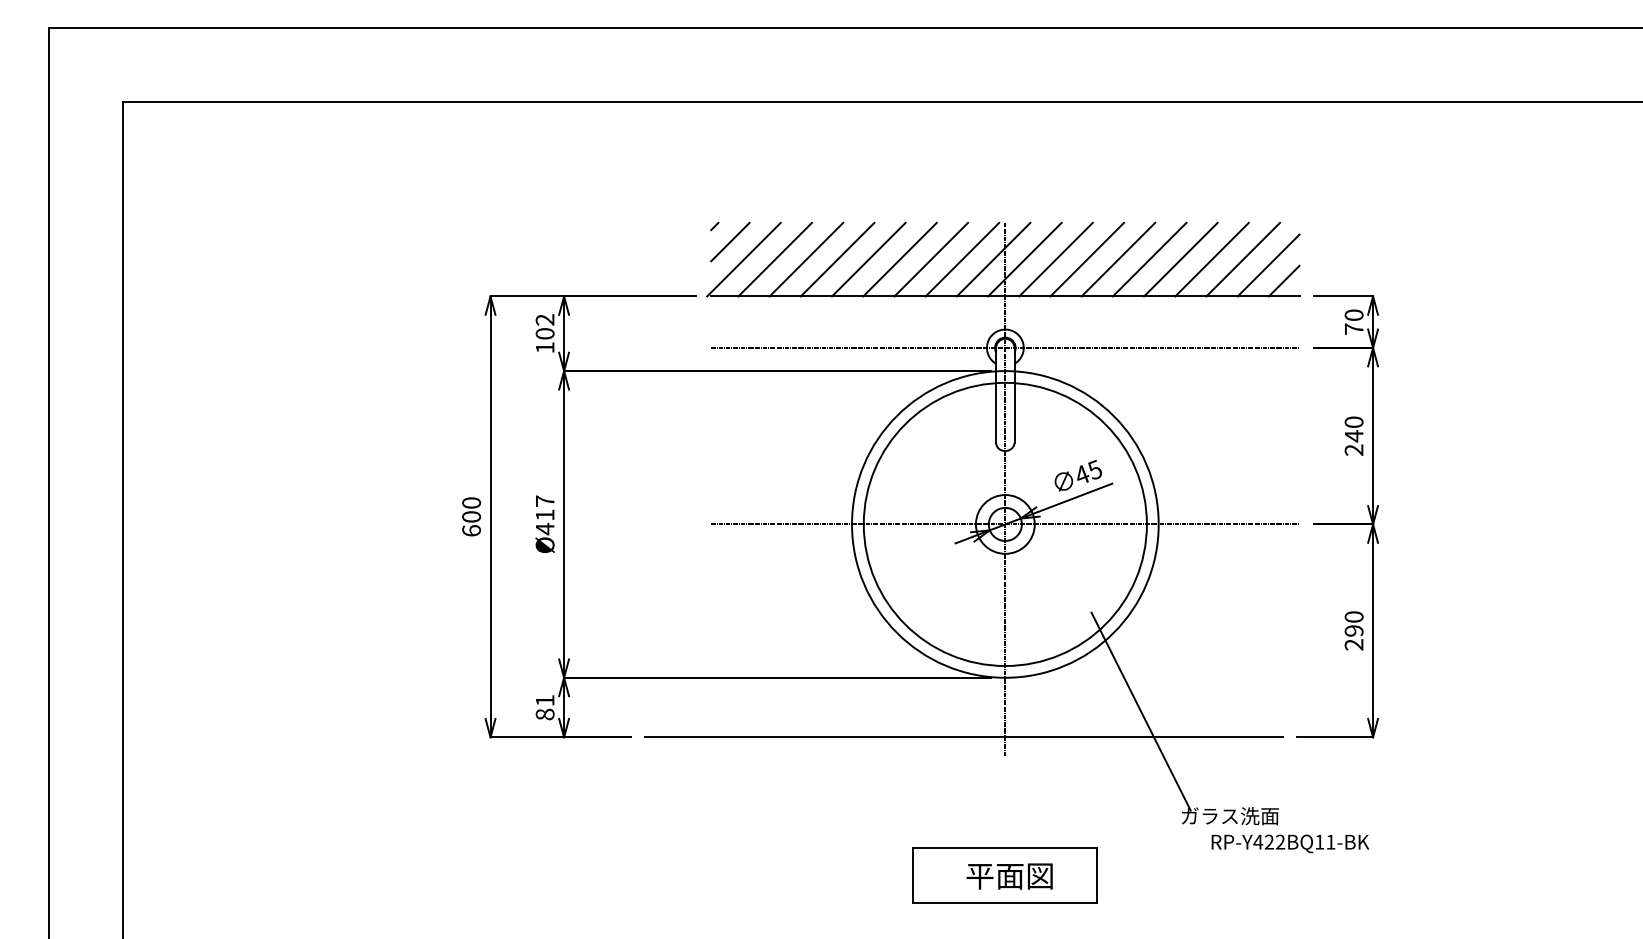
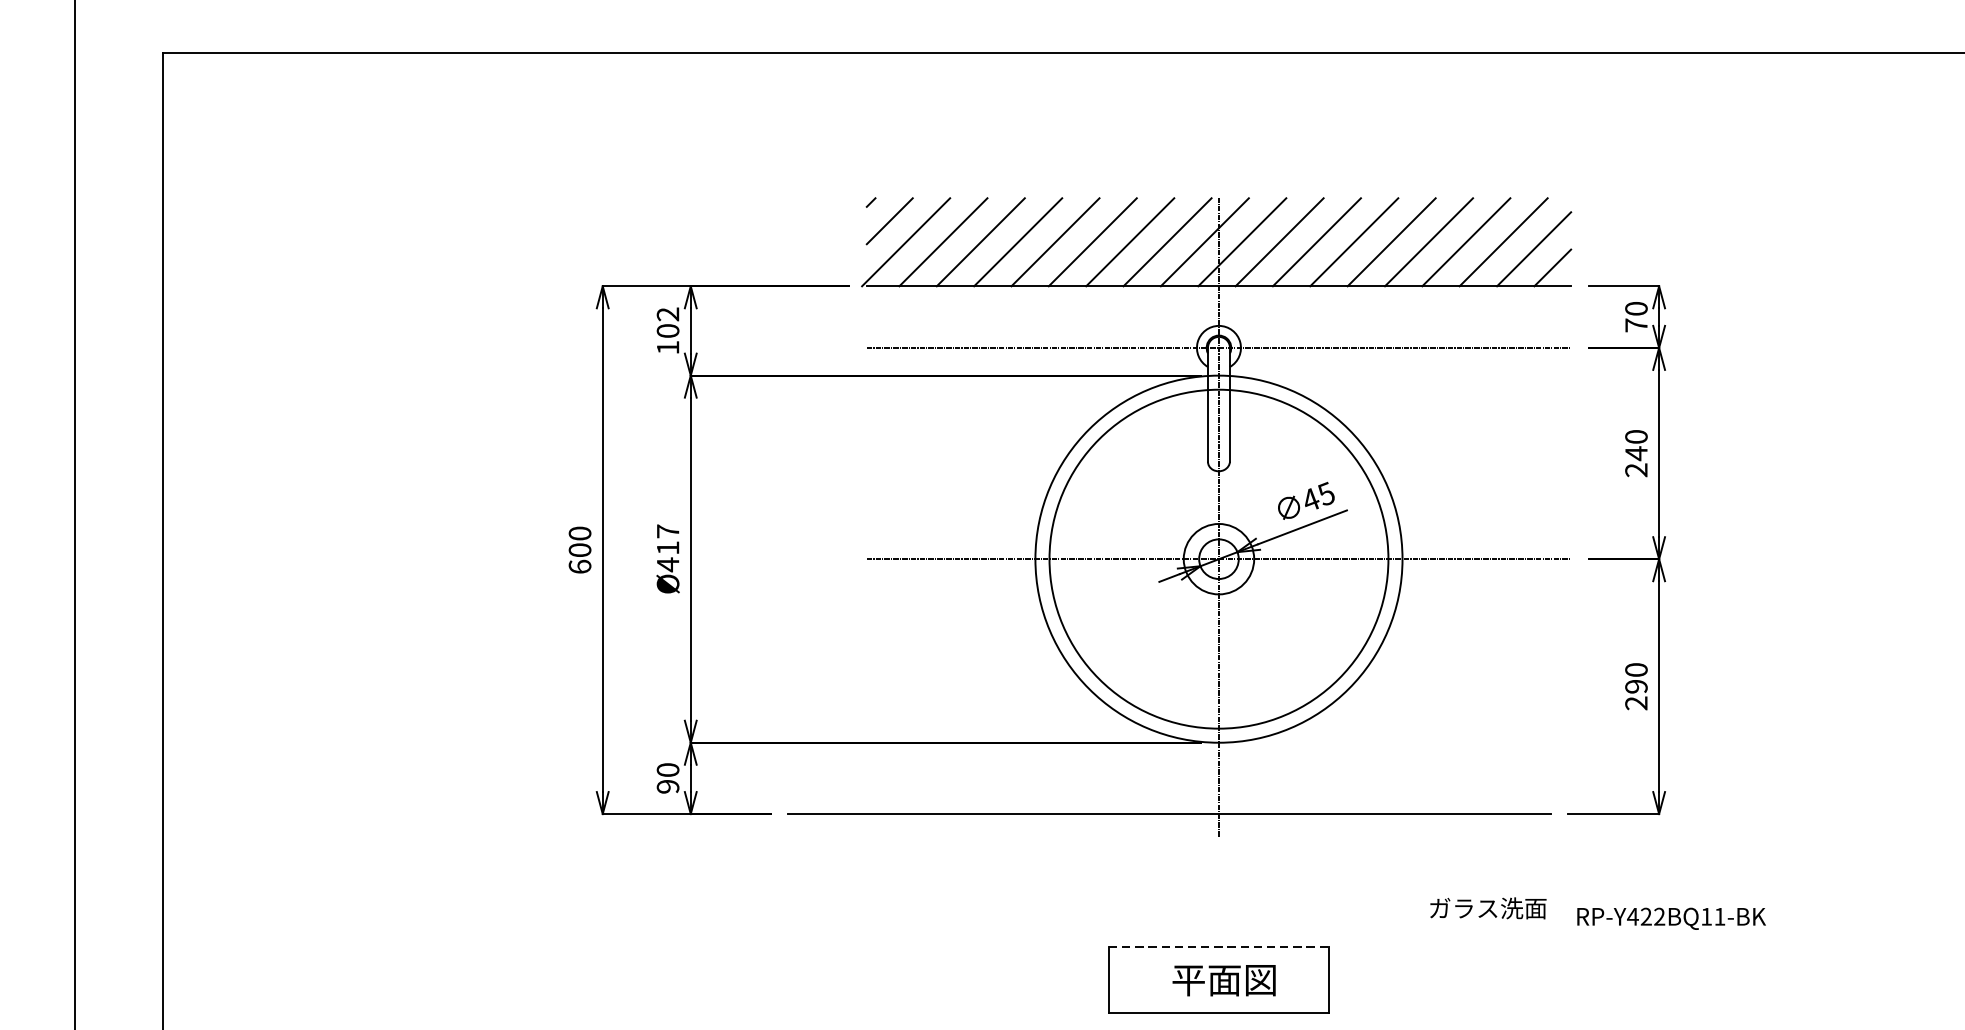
text: (544, 707) -> (667, 778), 81 -> 90
line: (1140, 711) -> (1380, 783), removed
text: (1290, 843) -> (1671, 918), moved
line: (1005, 848) -> (1219, 947), solid -> dashed

